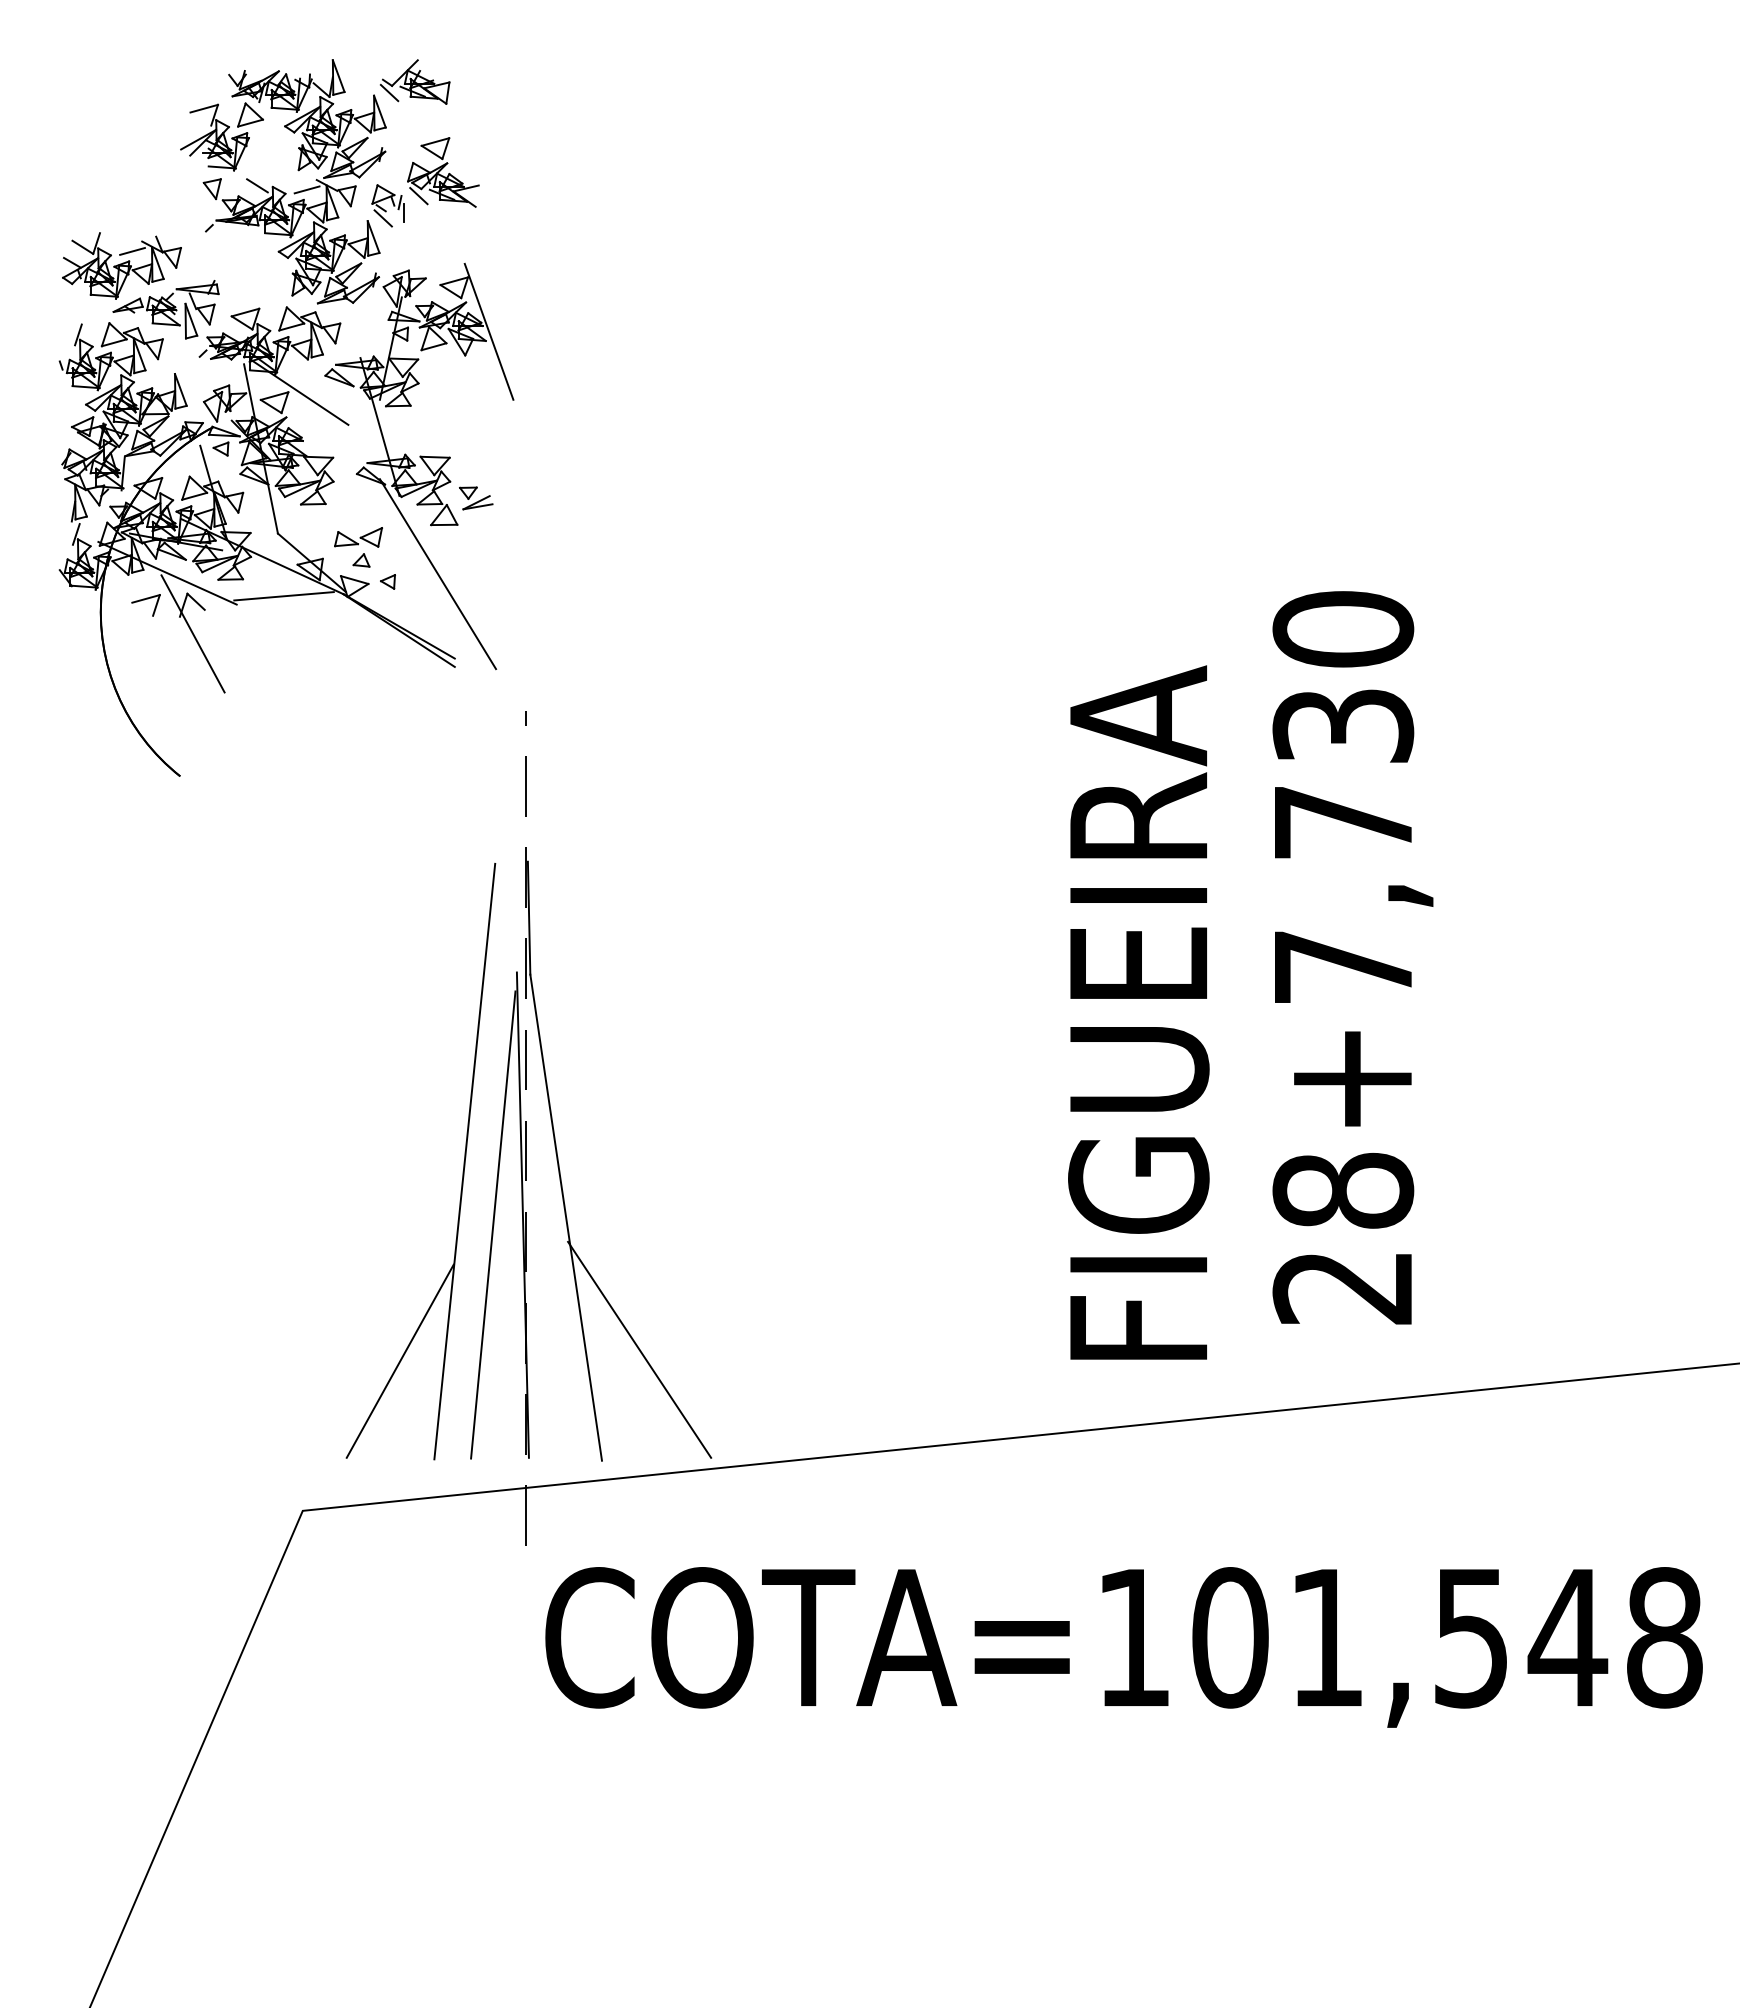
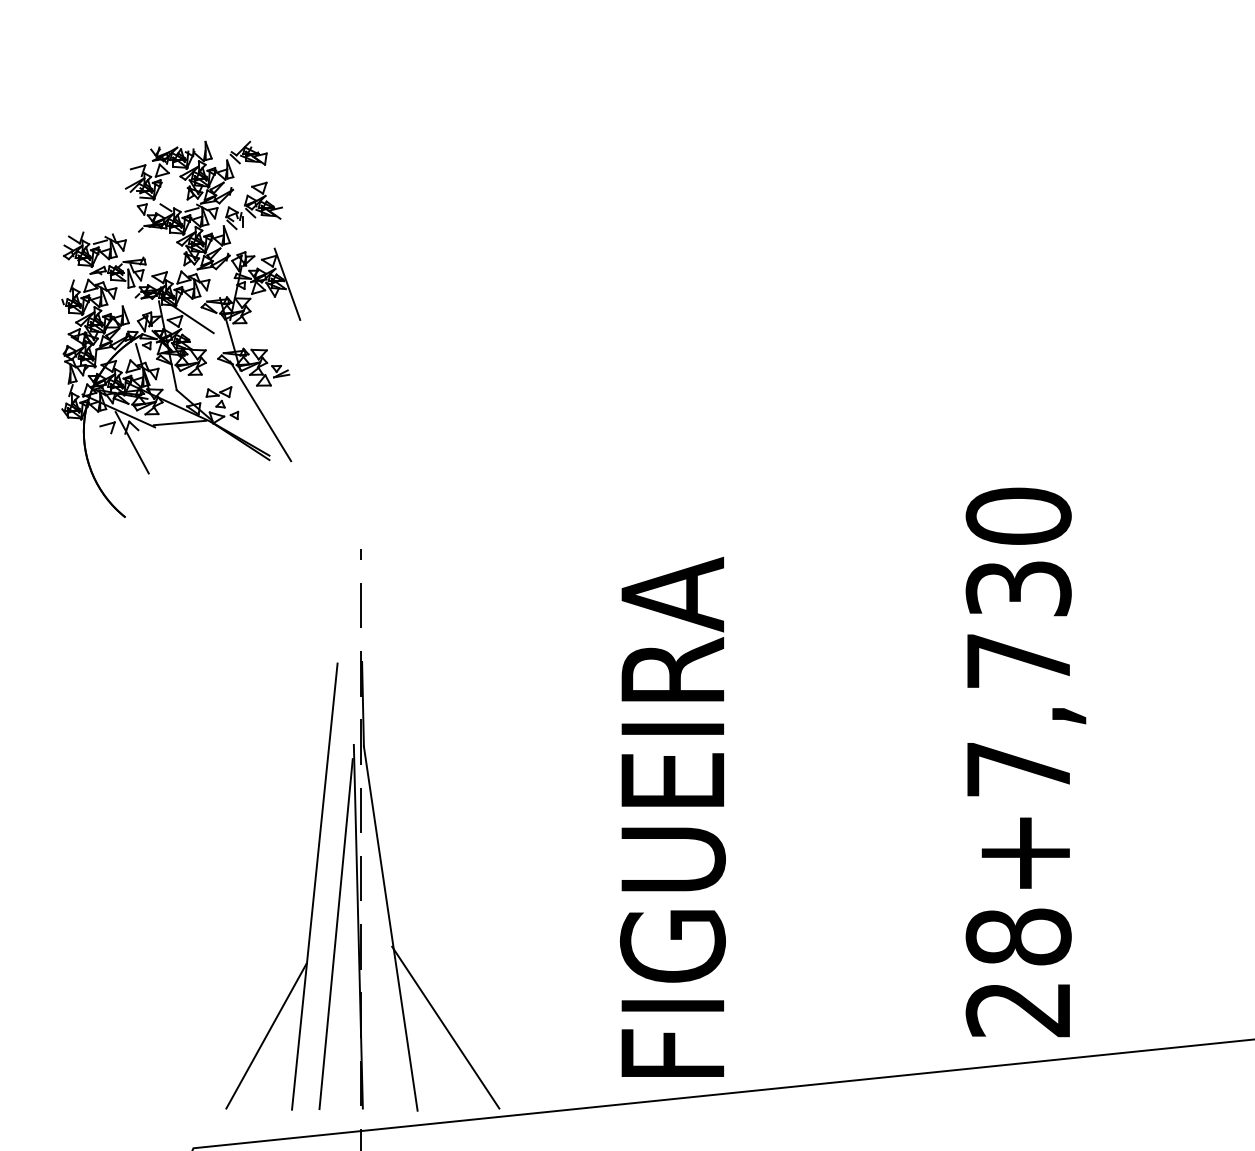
part: (286, 417) -> (181, 329), size x0.7
text: (1352, 957) -> (1025, 762), moved
text: (1138, 1012) -> (672, 816), moved

